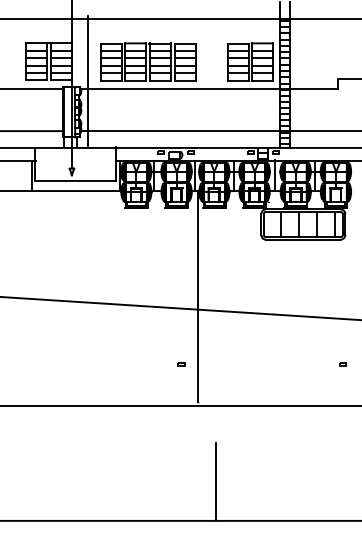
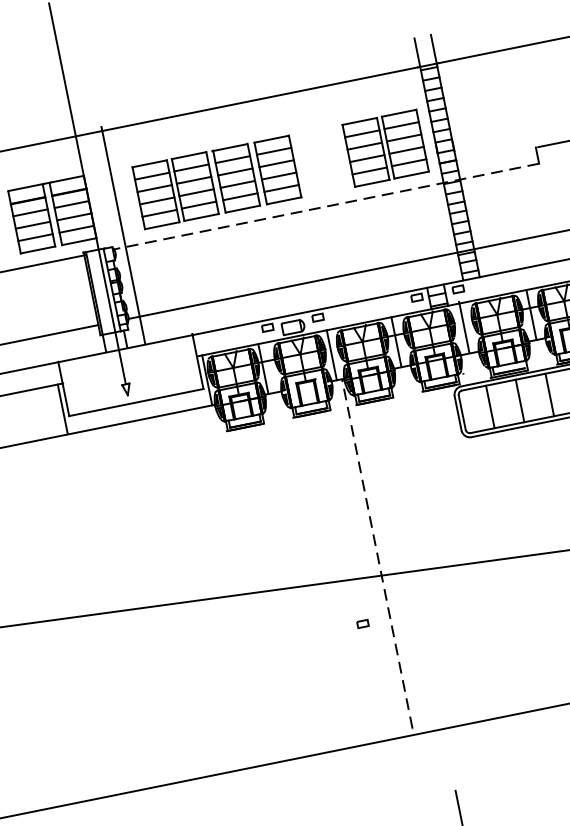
line: (208, 89) -> (325, 207), solid -> dashed
line: (198, 295) -> (377, 552), solid -> dashed
part: (181, 364) -> (362, 623), moved

